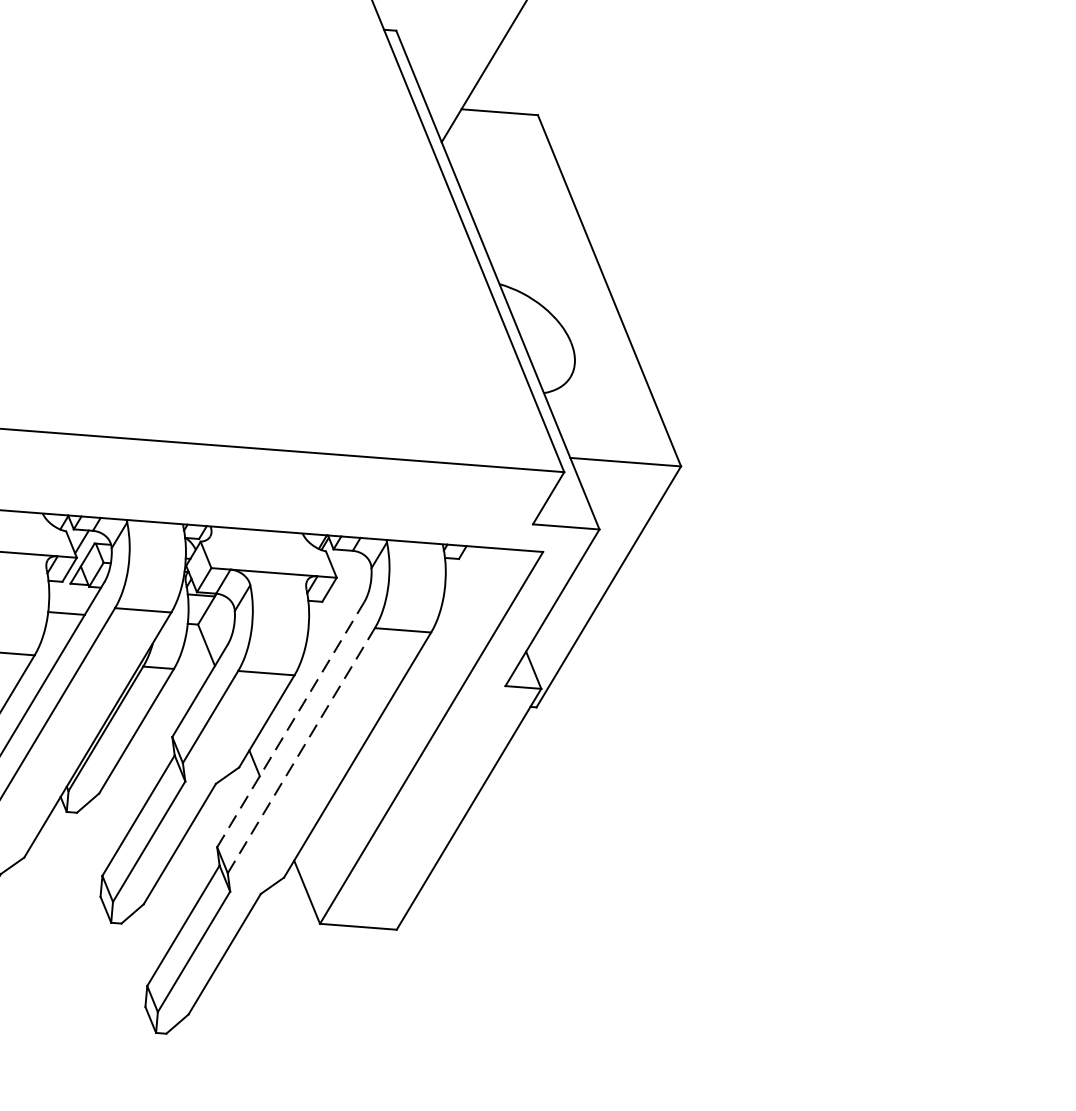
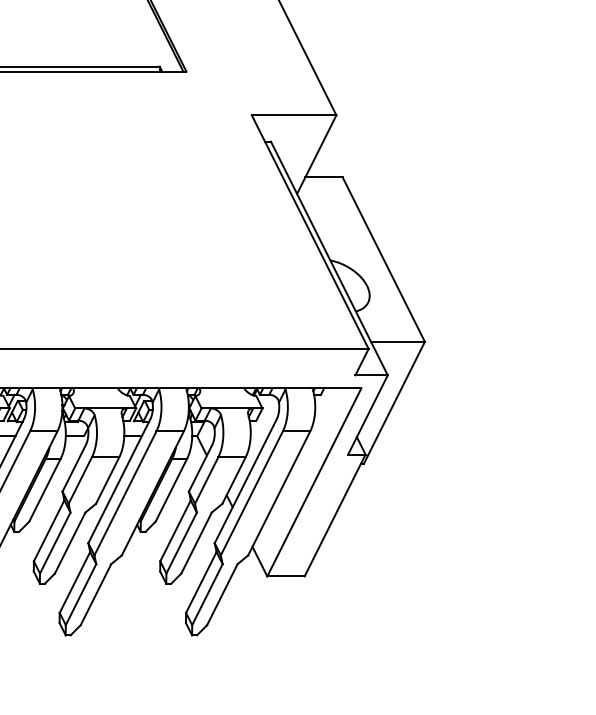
line: (290, 723) -> (245, 480), dashed -> solid
line: (302, 748) -> (252, 492), dashed -> solid

